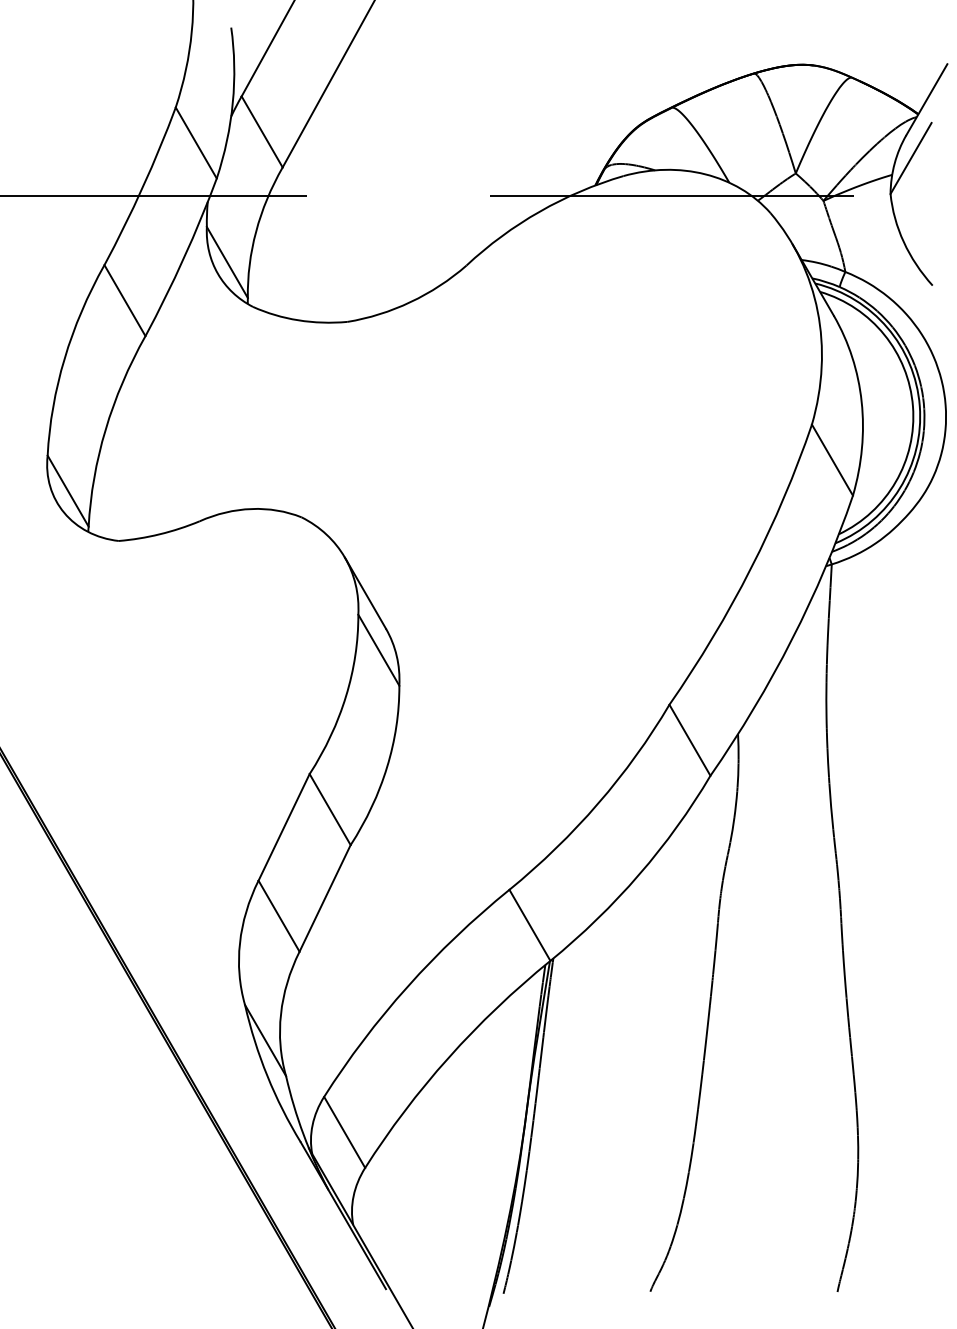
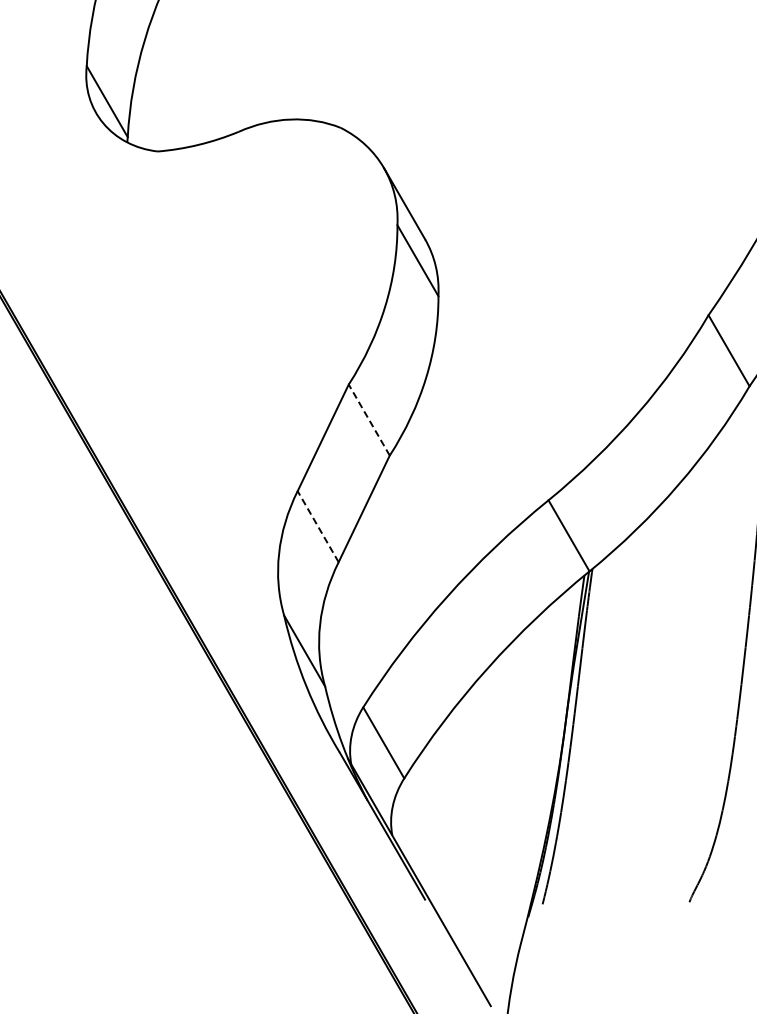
line: (329, 809) -> (368, 420), solid -> dashed
line: (279, 916) -> (318, 527), solid -> dashed

